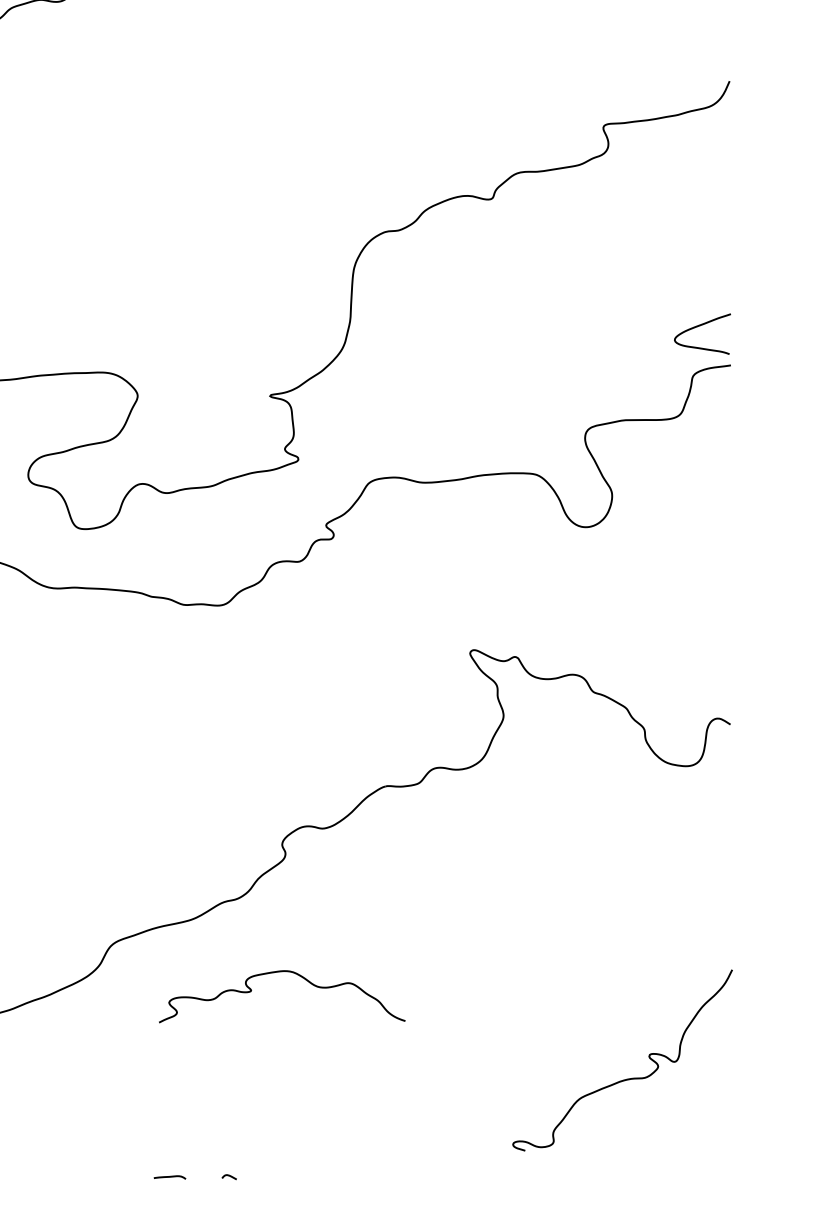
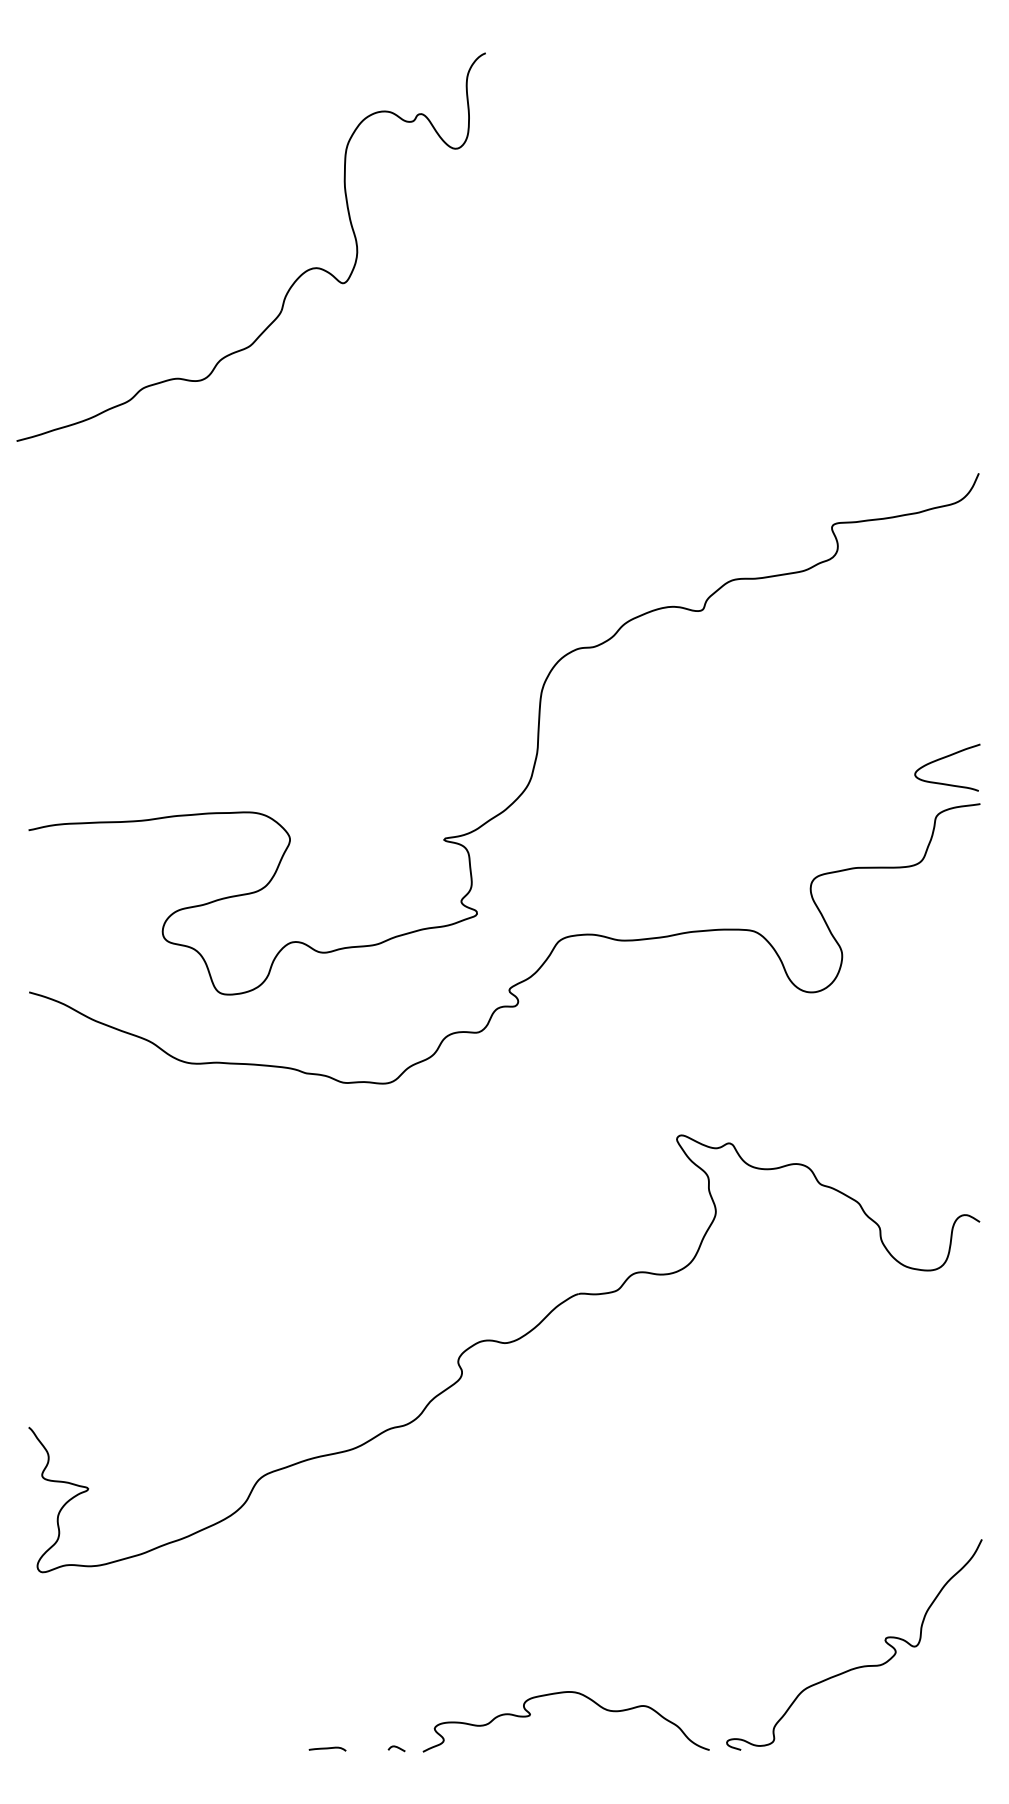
curve: (280, 972) -> (564, 1693), moved
curve: (625, 1078) -> (857, 1666), moved

